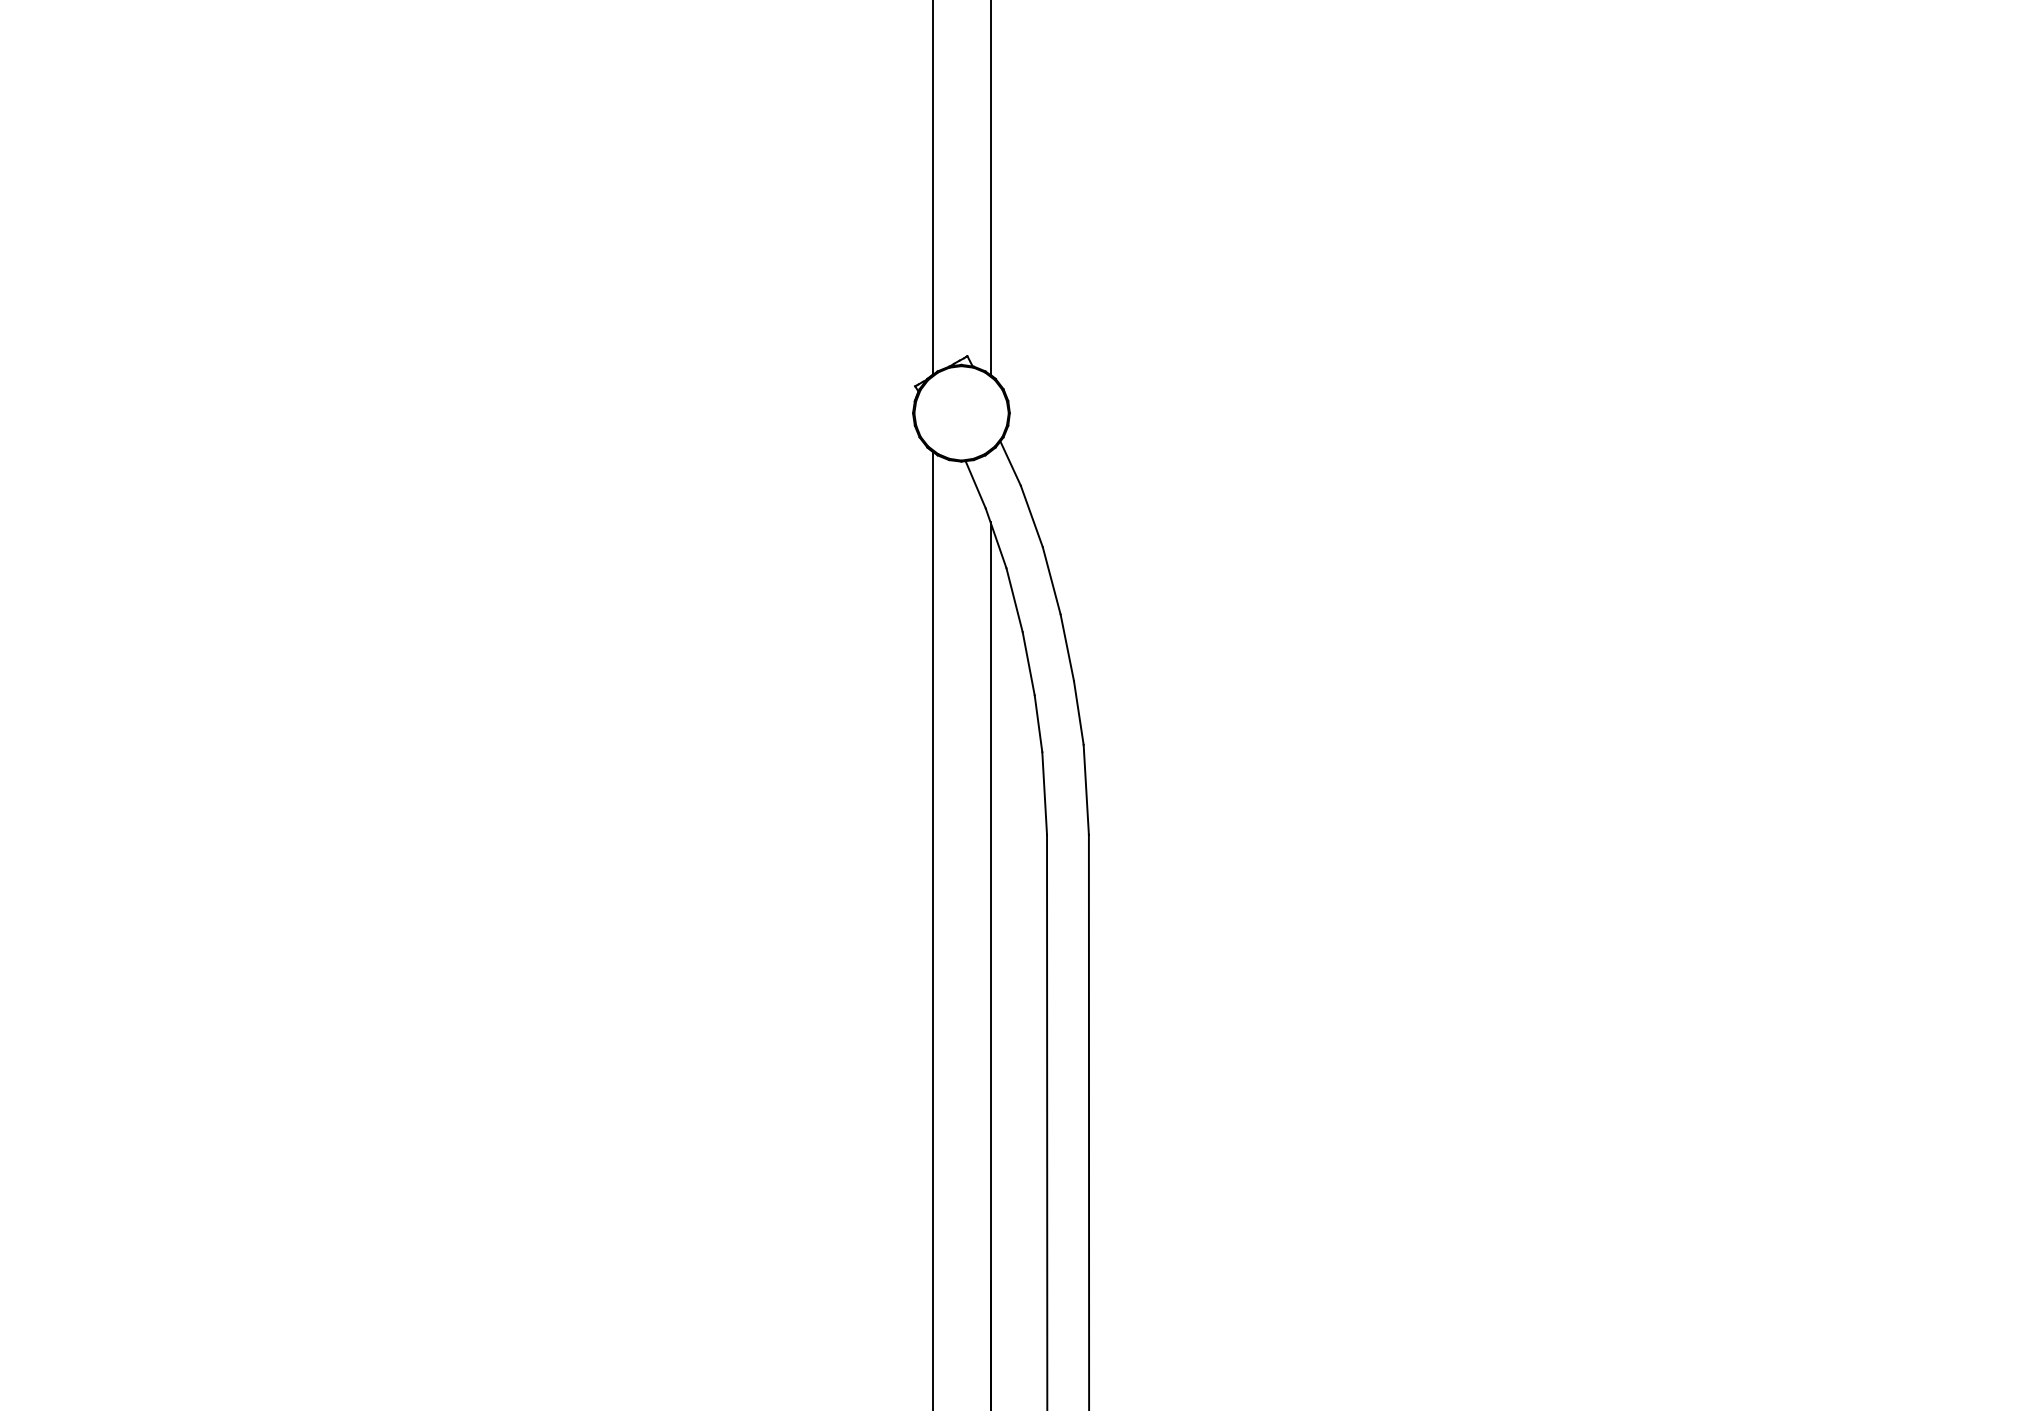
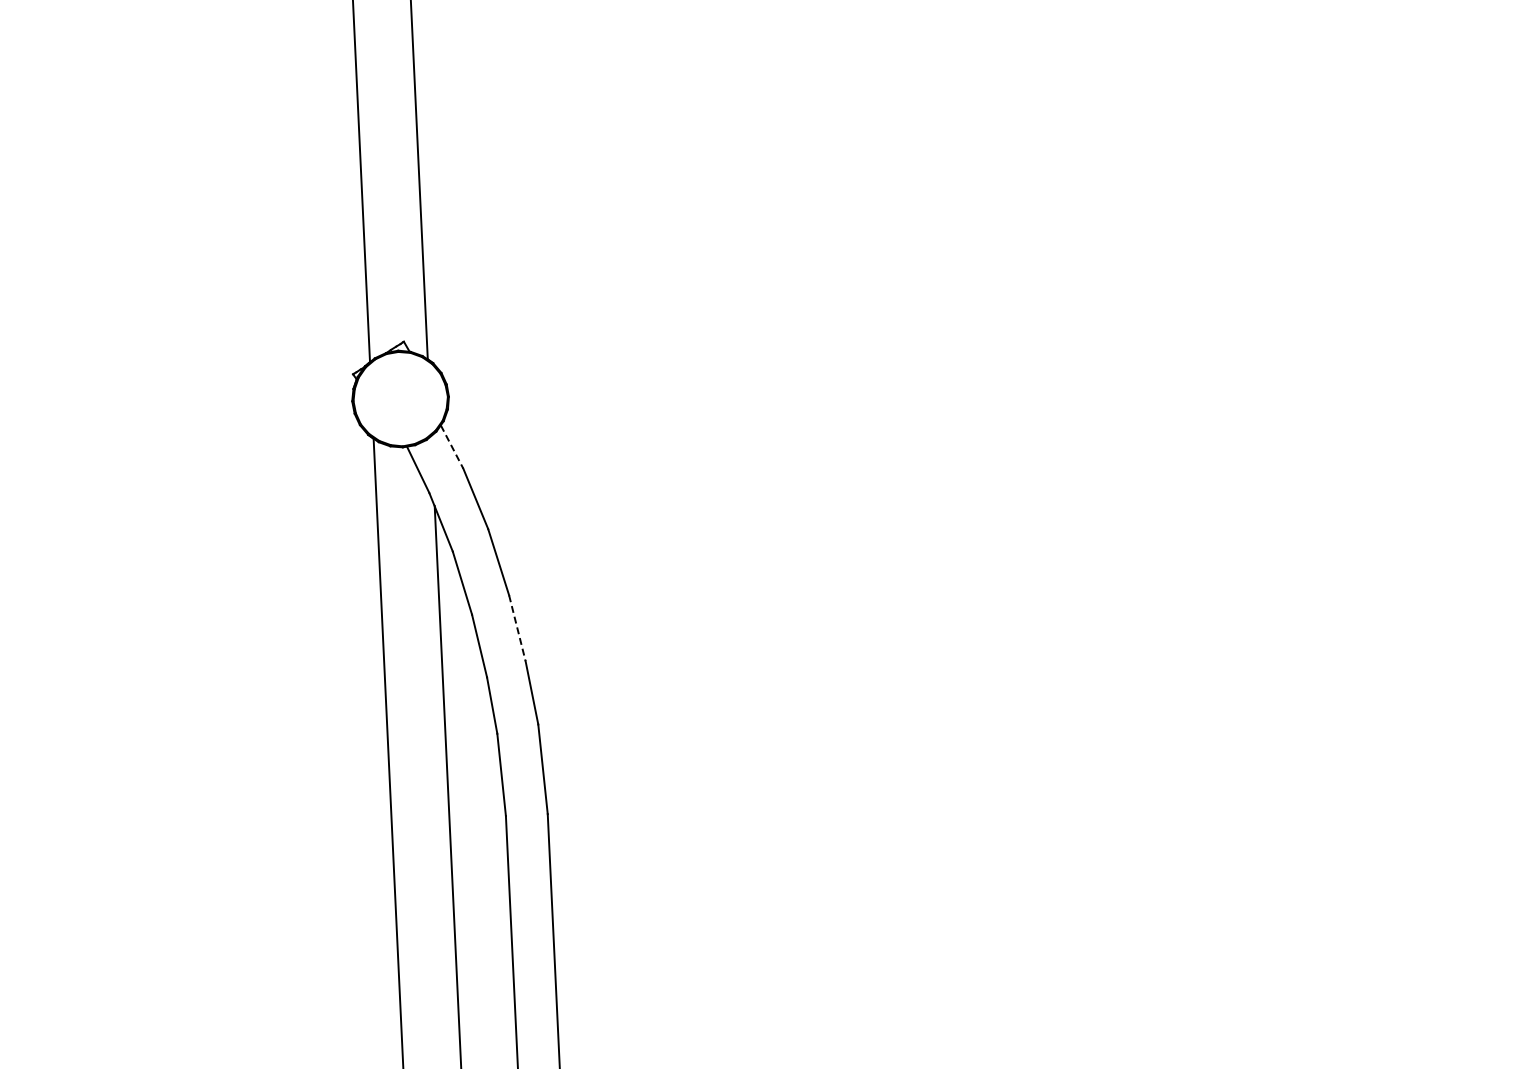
line: (1010, 464) -> (451, 447), solid -> dashed
line: (1067, 647) -> (517, 628), solid -> dashed

